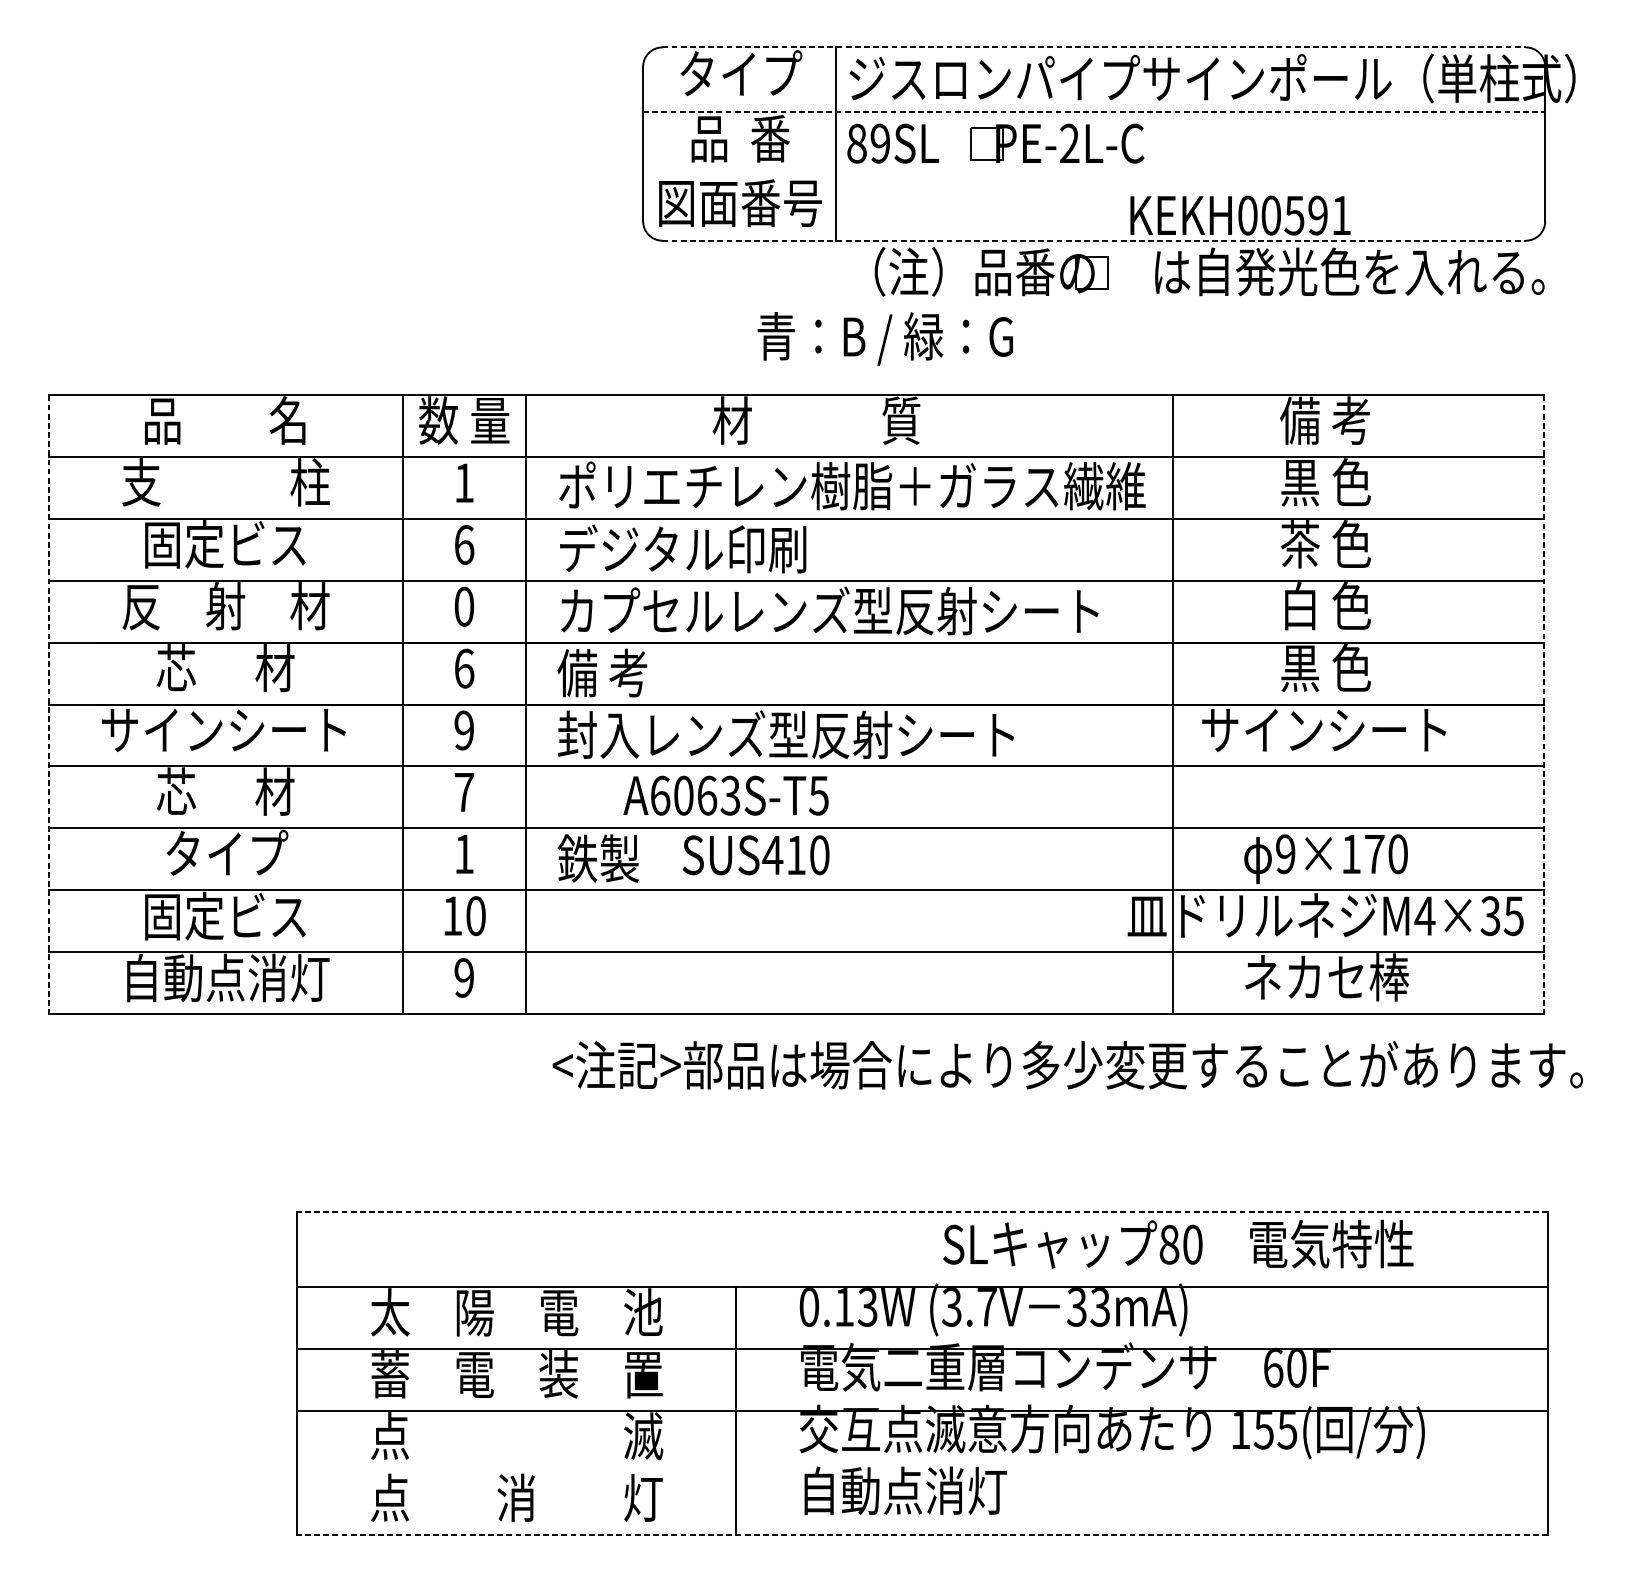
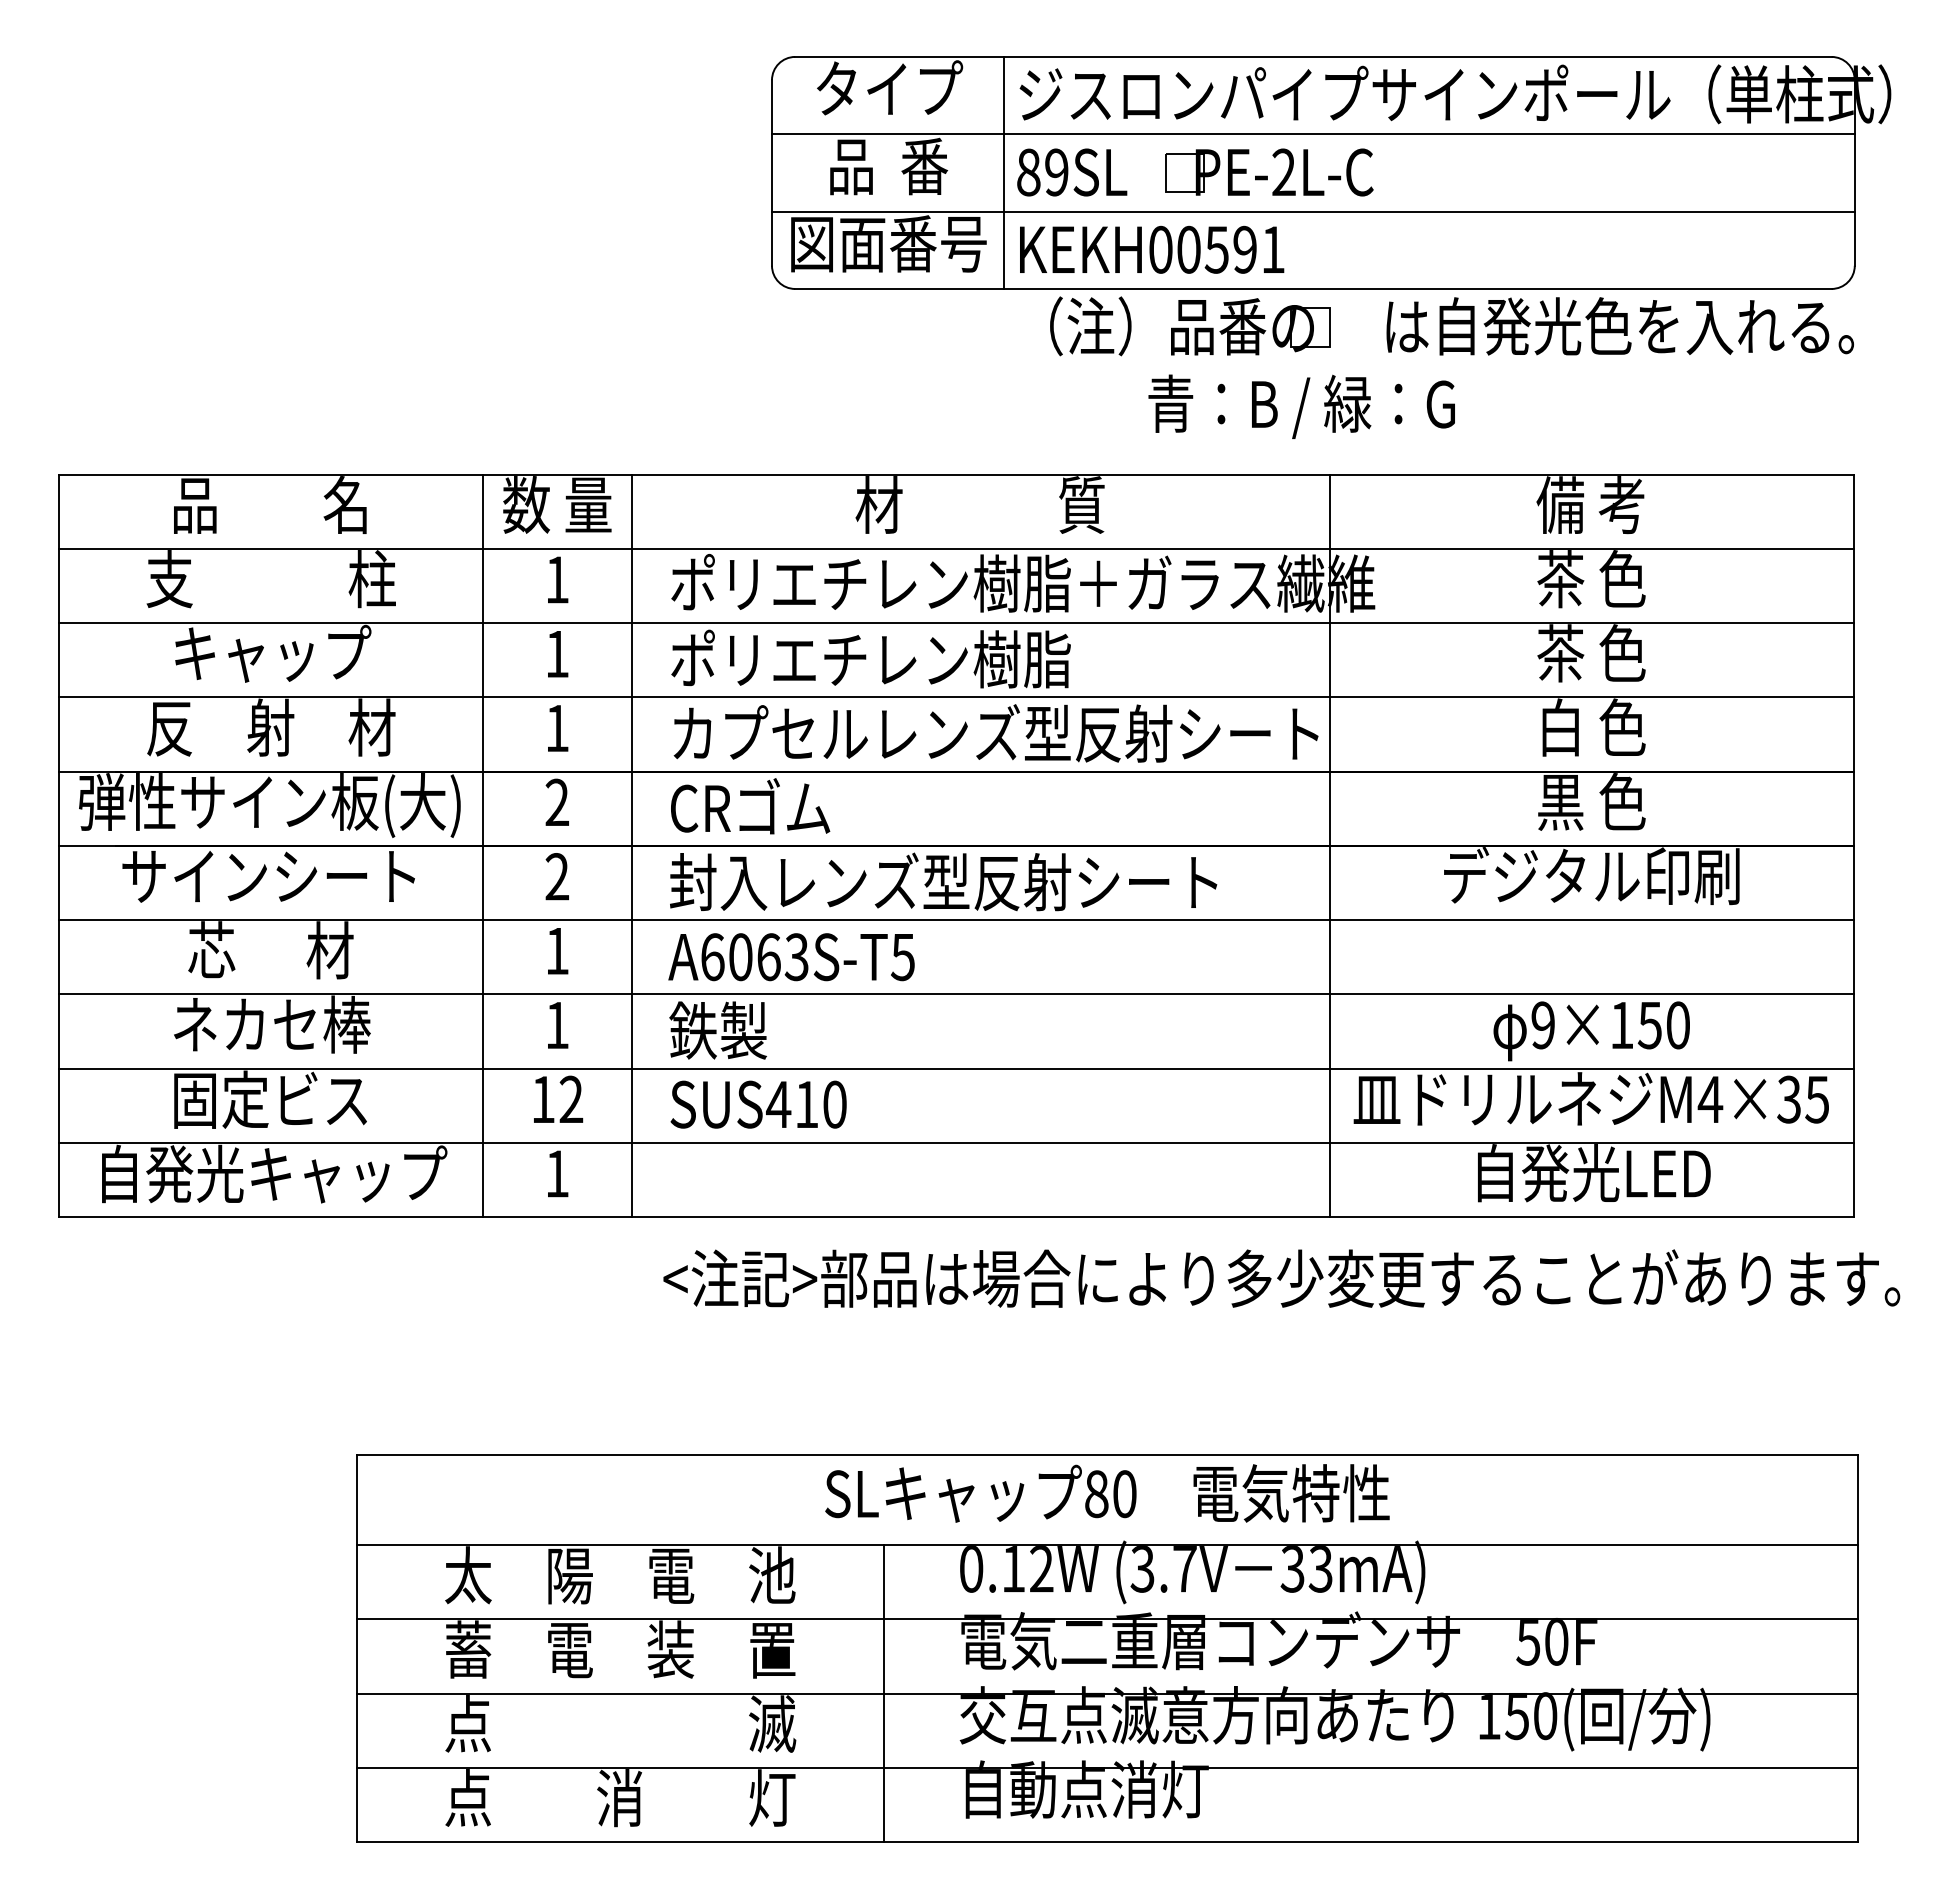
line: (1094, 47) -> (1313, 56), dashed -> solid
line: (1094, 112) -> (1313, 134), dashed -> solid
line: (1094, 176) -> (1313, 211), added
text: (1240, 215) -> (1152, 249), moved
line: (1094, 240) -> (1313, 288), dashed -> solid
text: (885, 338) -> (1301, 406), moved
text: (1300, 482) -> (1560, 579), 黒 色 -> 茶 色
text: (226, 544) -> (272, 653), 固定ビス -> キャップ
text: (464, 545) -> (557, 654), 6 -> 1
text: (725, 548) -> (870, 658), デジタル印刷 -> ポリエチレン樹脂
text: (464, 606) -> (557, 728), 0 -> 1
text: (464, 668) -> (557, 802), 6 -> 2
text: (224, 671) -> (269, 805), 芯      材 -> 弾性サイン板(大)
text: (624, 672) -> (749, 807), 備 考 -> CRゴム
line: (1172, 704) -> (1329, 845), moved
line: (48, 705) -> (58, 846), dashed -> solid
line: (1544, 705) -> (1853, 846), dashed -> solid
text: (463, 730) -> (556, 876), 9 -> 2
text: (1325, 730) -> (1591, 876), サインシート -> デジタル印刷
text: (464, 792) -> (557, 951), 7 -> 1
text: (726, 795) -> (791, 957), moved
text: (226, 853) -> (272, 1024), タイプ -> ネカセ棒
text: (1374, 854) -> (1649, 1025), 9×170 -> 9×150
text: (756, 855) -> (758, 1104), moved
text: (476, 915) -> (571, 1099), 10 -> 12
text: (228, 977) -> (274, 1173), 自動点消灯 -> 自発光キャップ
text: (463, 977) -> (556, 1173), 9 -> 1
text: (1328, 977) -> (1594, 1173), ネカセ棒 -> 自発光LED
line: (922, 1212) -> (1107, 1455), dashed -> solid
text: (1178, 1244) -> (1107, 1493), moved
text: (867, 1307) -> (1041, 1569), 0.13W -> 0.12W
text: (1273, 1368) -> (1528, 1642), 60F -> 50F
text: (1287, 1429) -> (1545, 1716), 155( -> 150(
line: (921, 1472) -> (1106, 1767), added
line: (922, 1534) -> (1107, 1842), dashed -> solid

